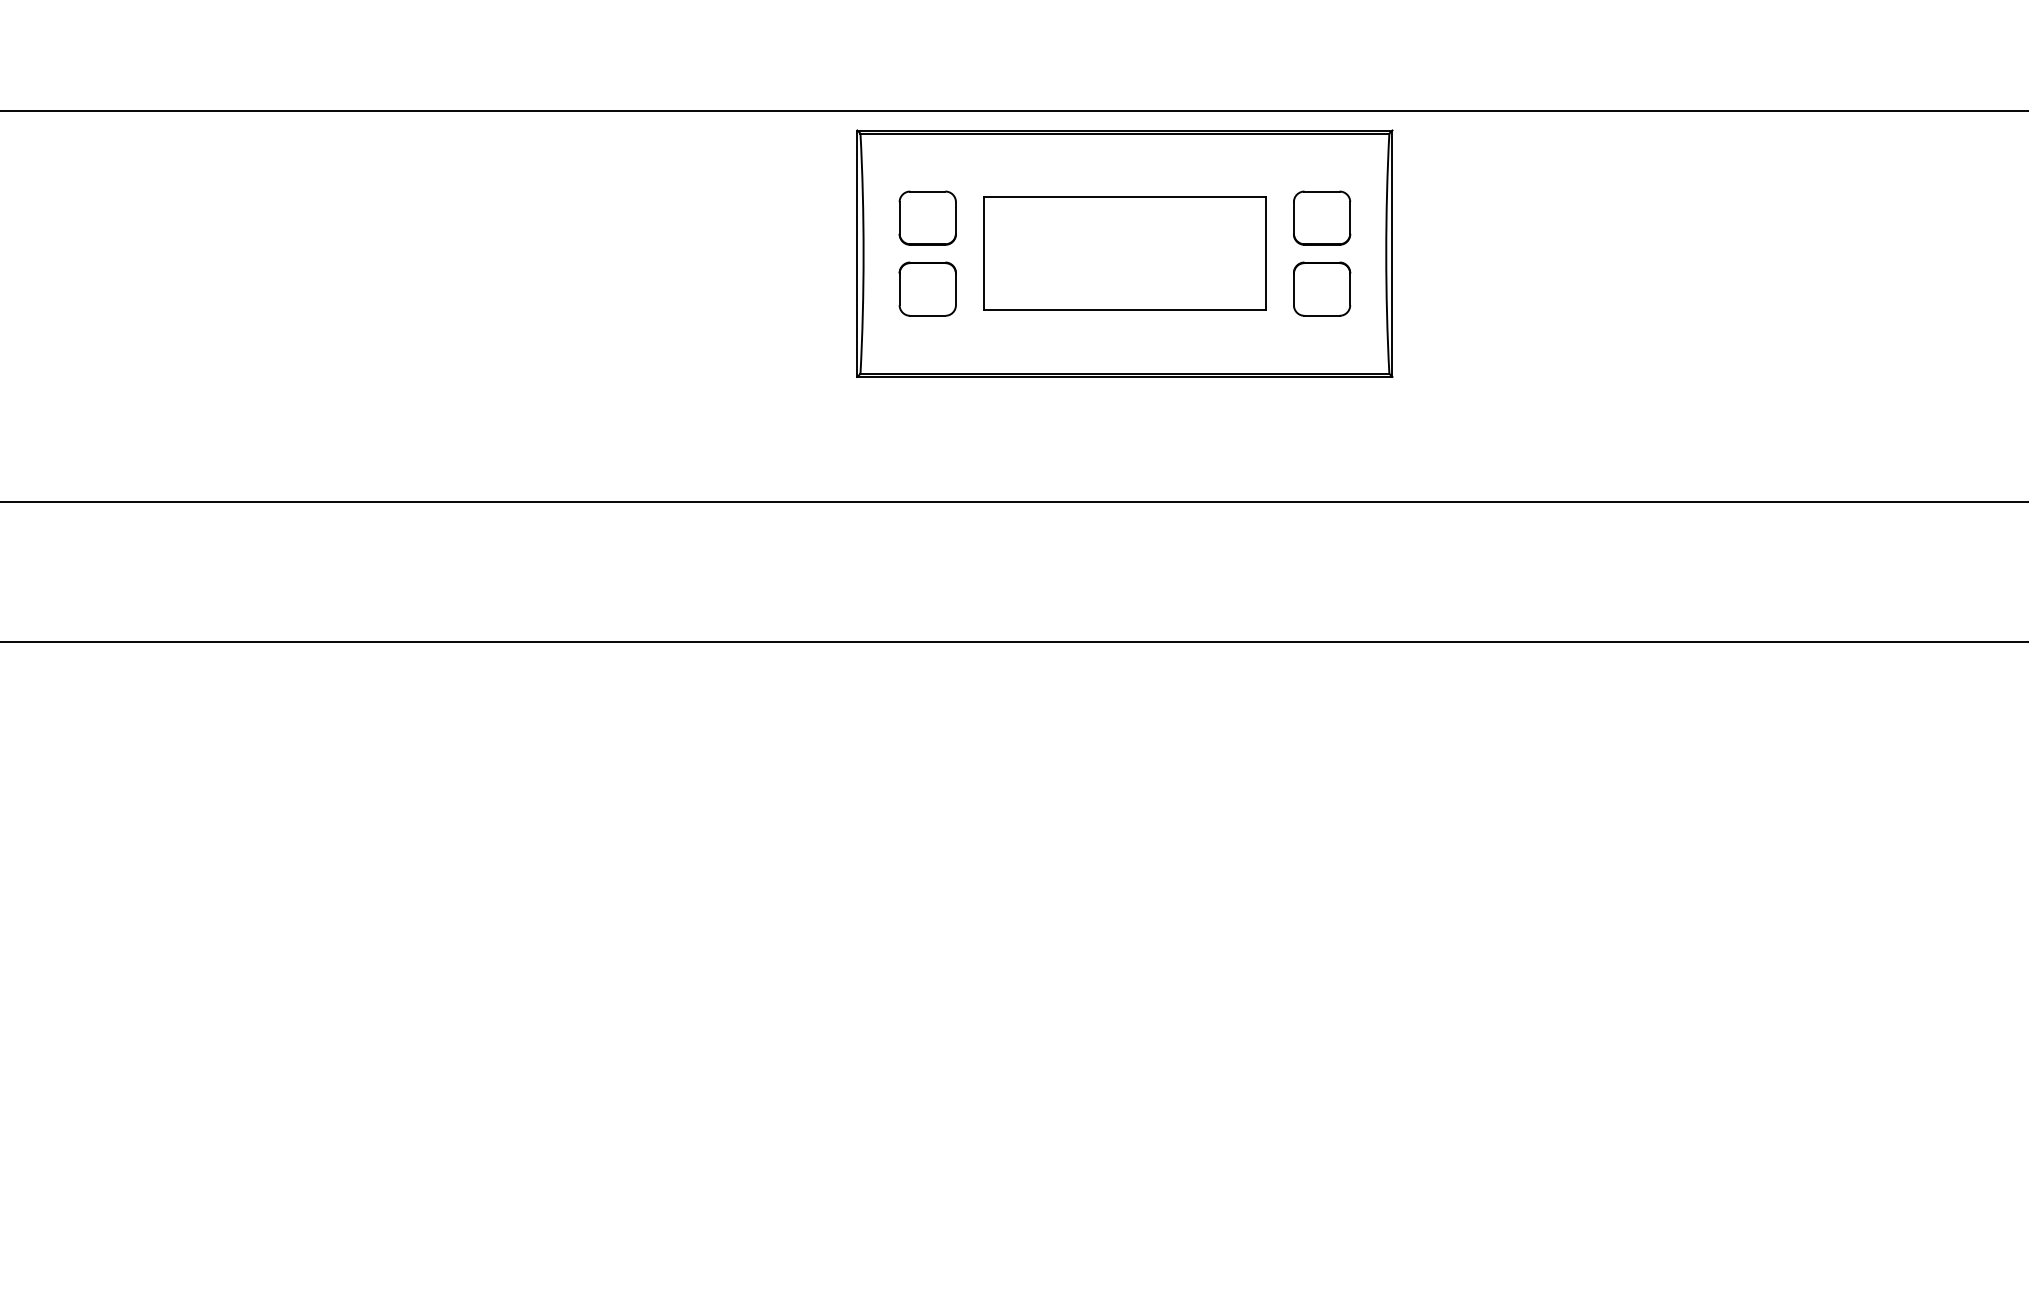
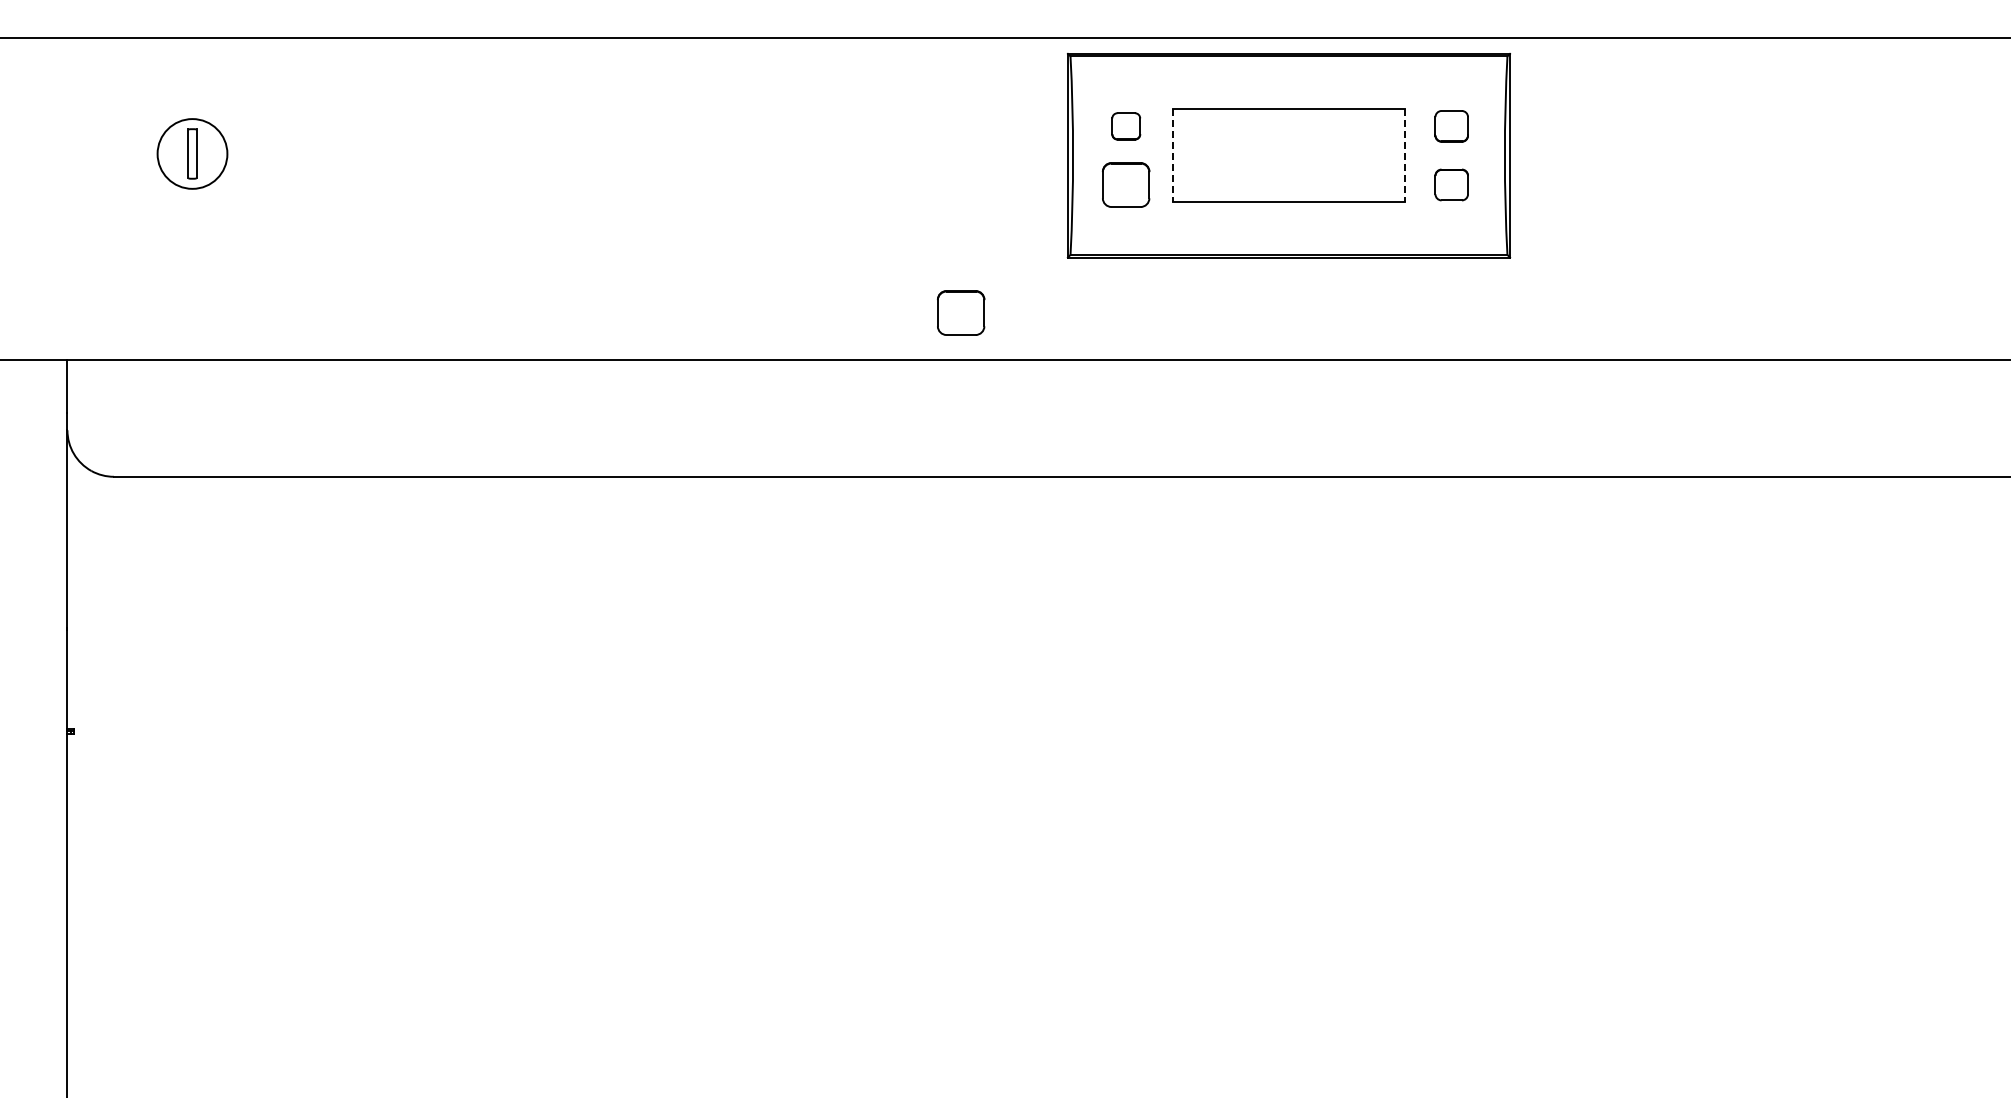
part: (928, 218) -> (1126, 126), size x0.6
part: (1321, 218) -> (1451, 126), size x0.7
line: (983, 253) -> (1172, 155), solid -> dashed
line: (1265, 253) -> (1405, 155), solid -> dashed
part: (1321, 288) -> (1451, 184), size x0.7
part: (728, 443) -> (961, 312), added

